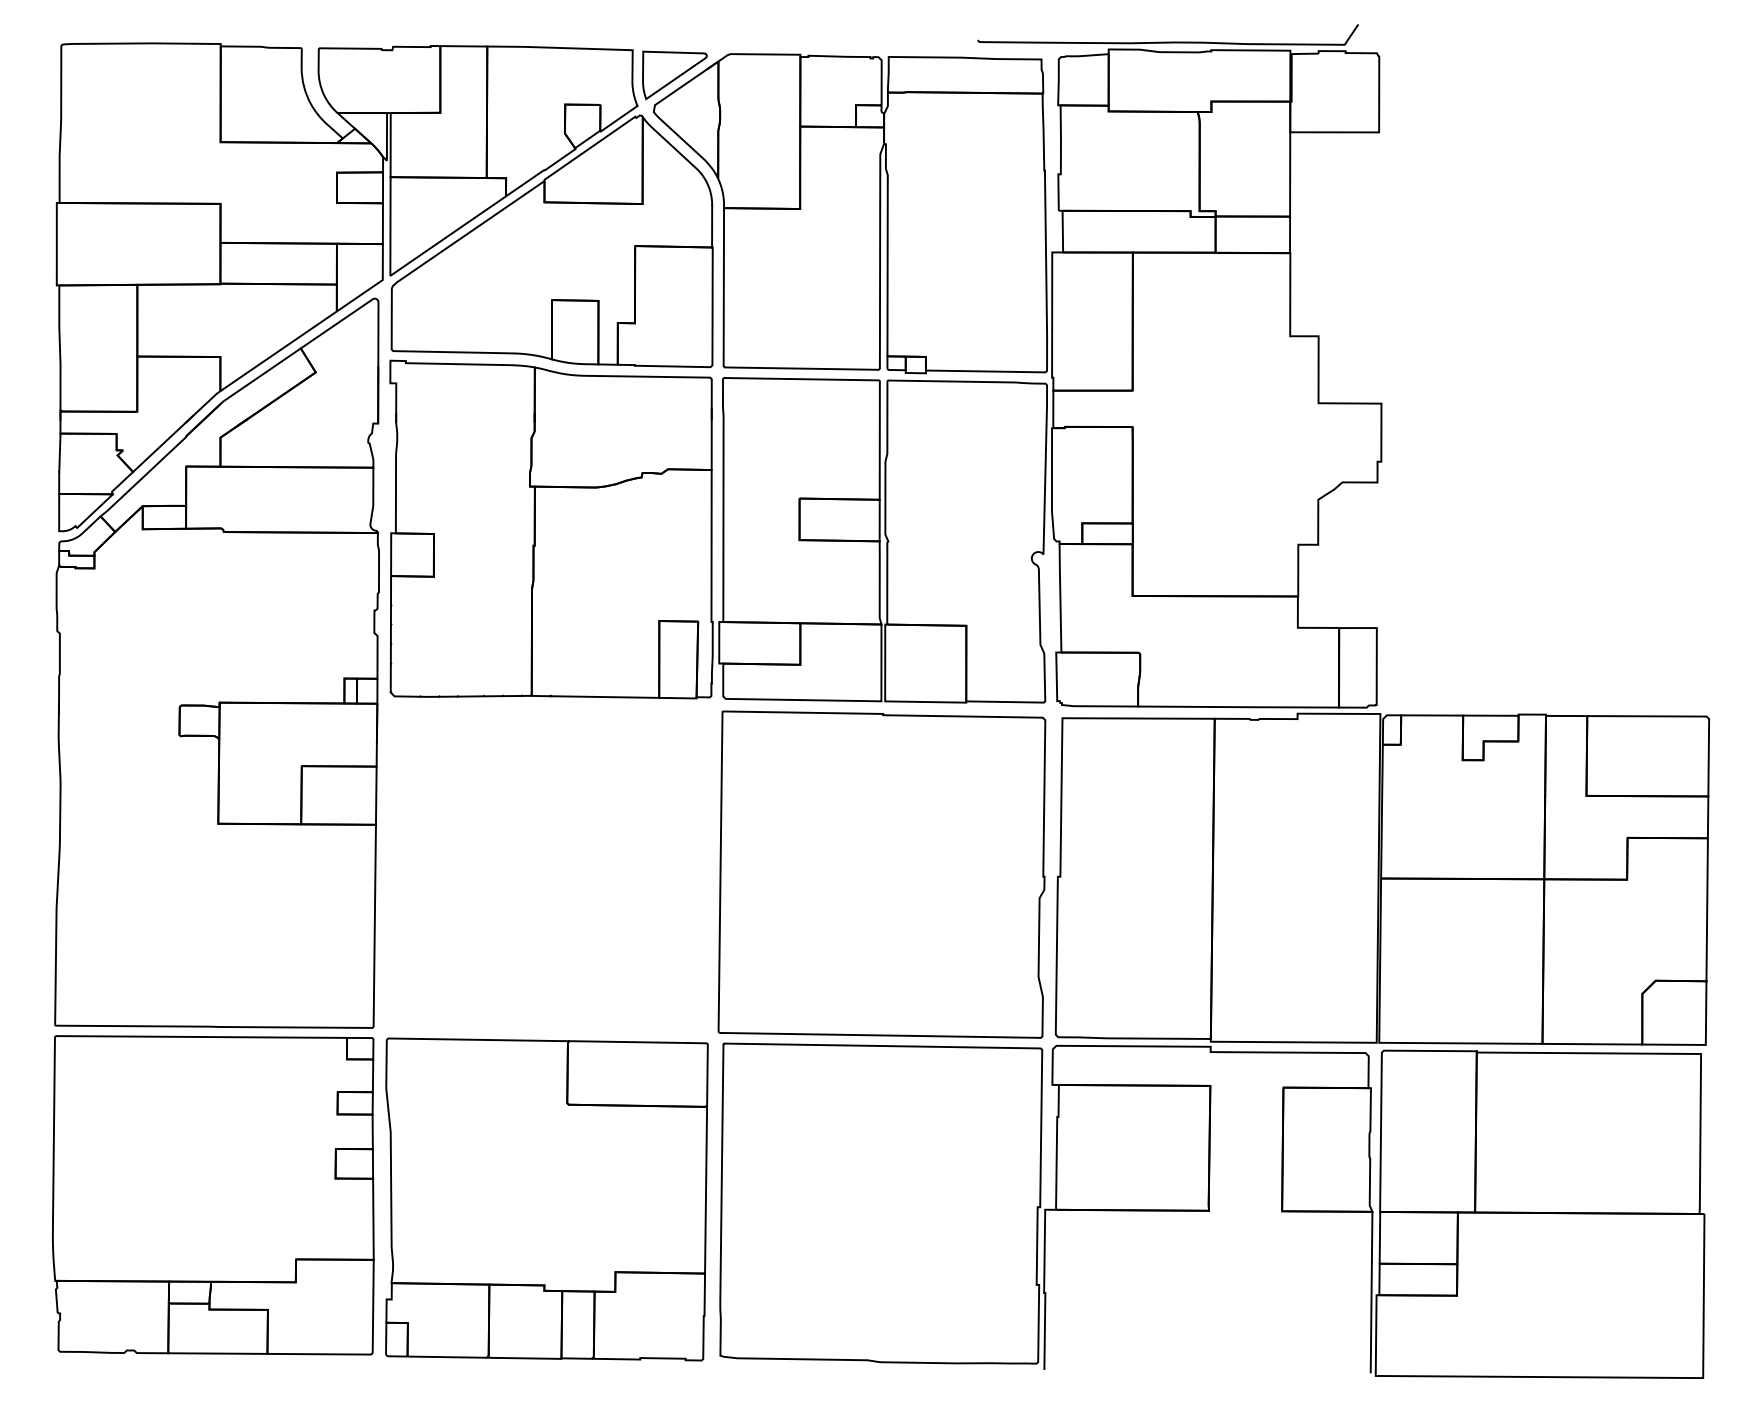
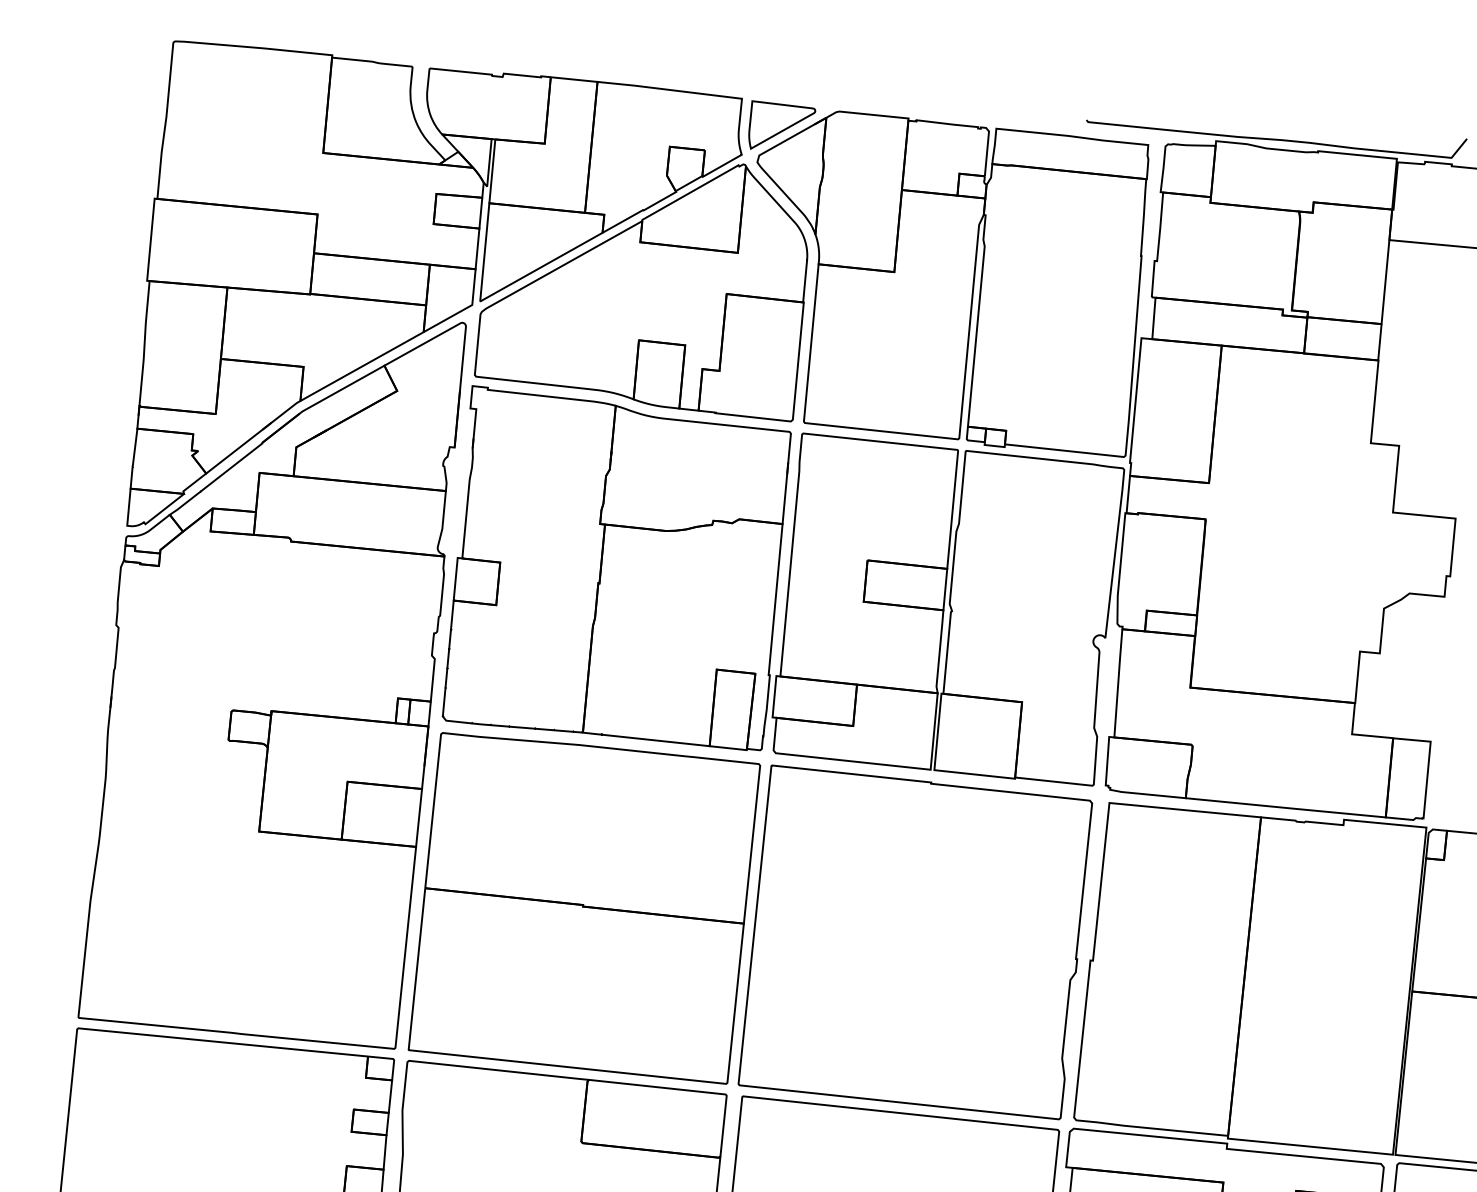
part: (549, 870) -> (584, 908), added

